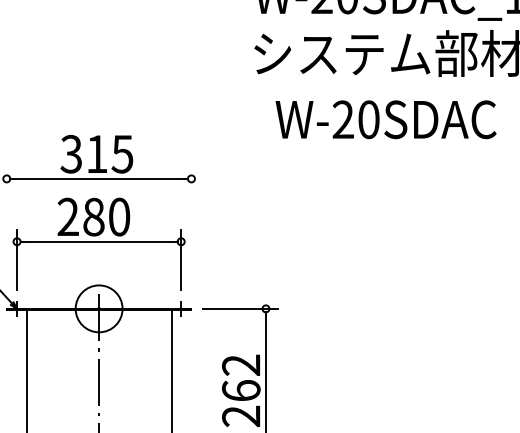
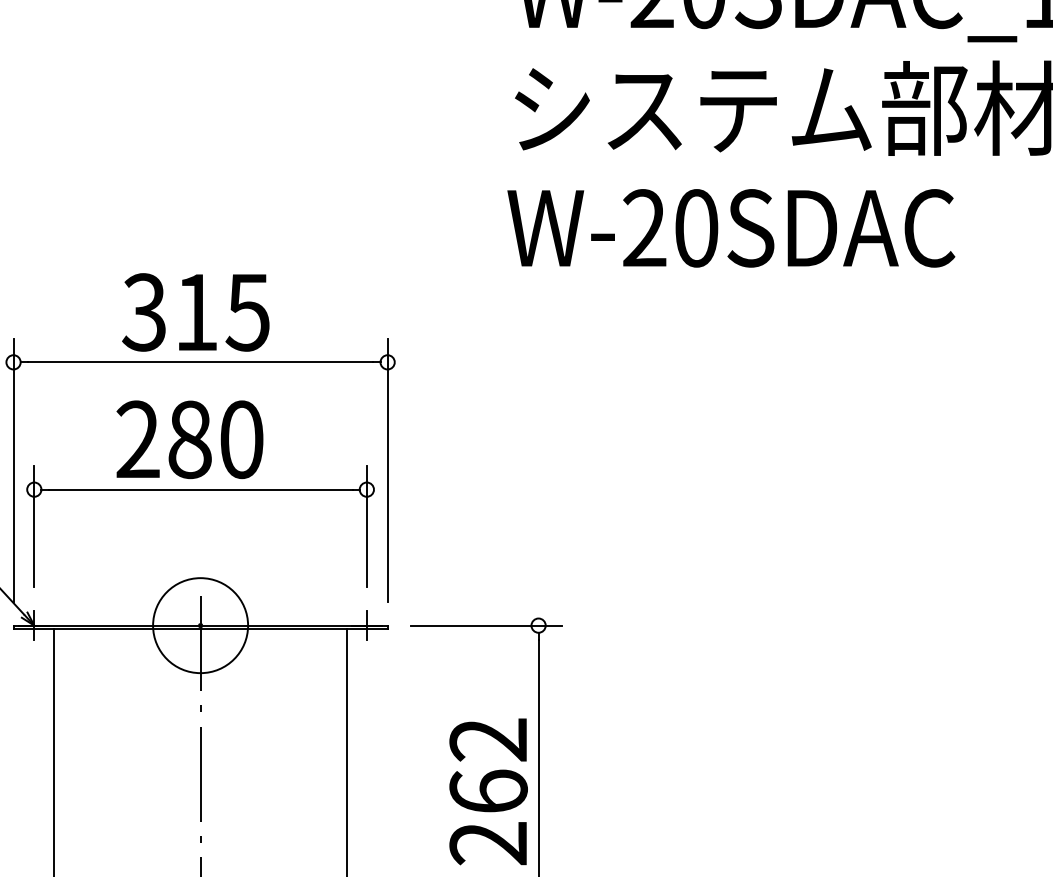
text: (385, 119) -> (730, 227), moved
line: (6, 232) -> (12, 470), added
line: (191, 232) -> (387, 470), added

